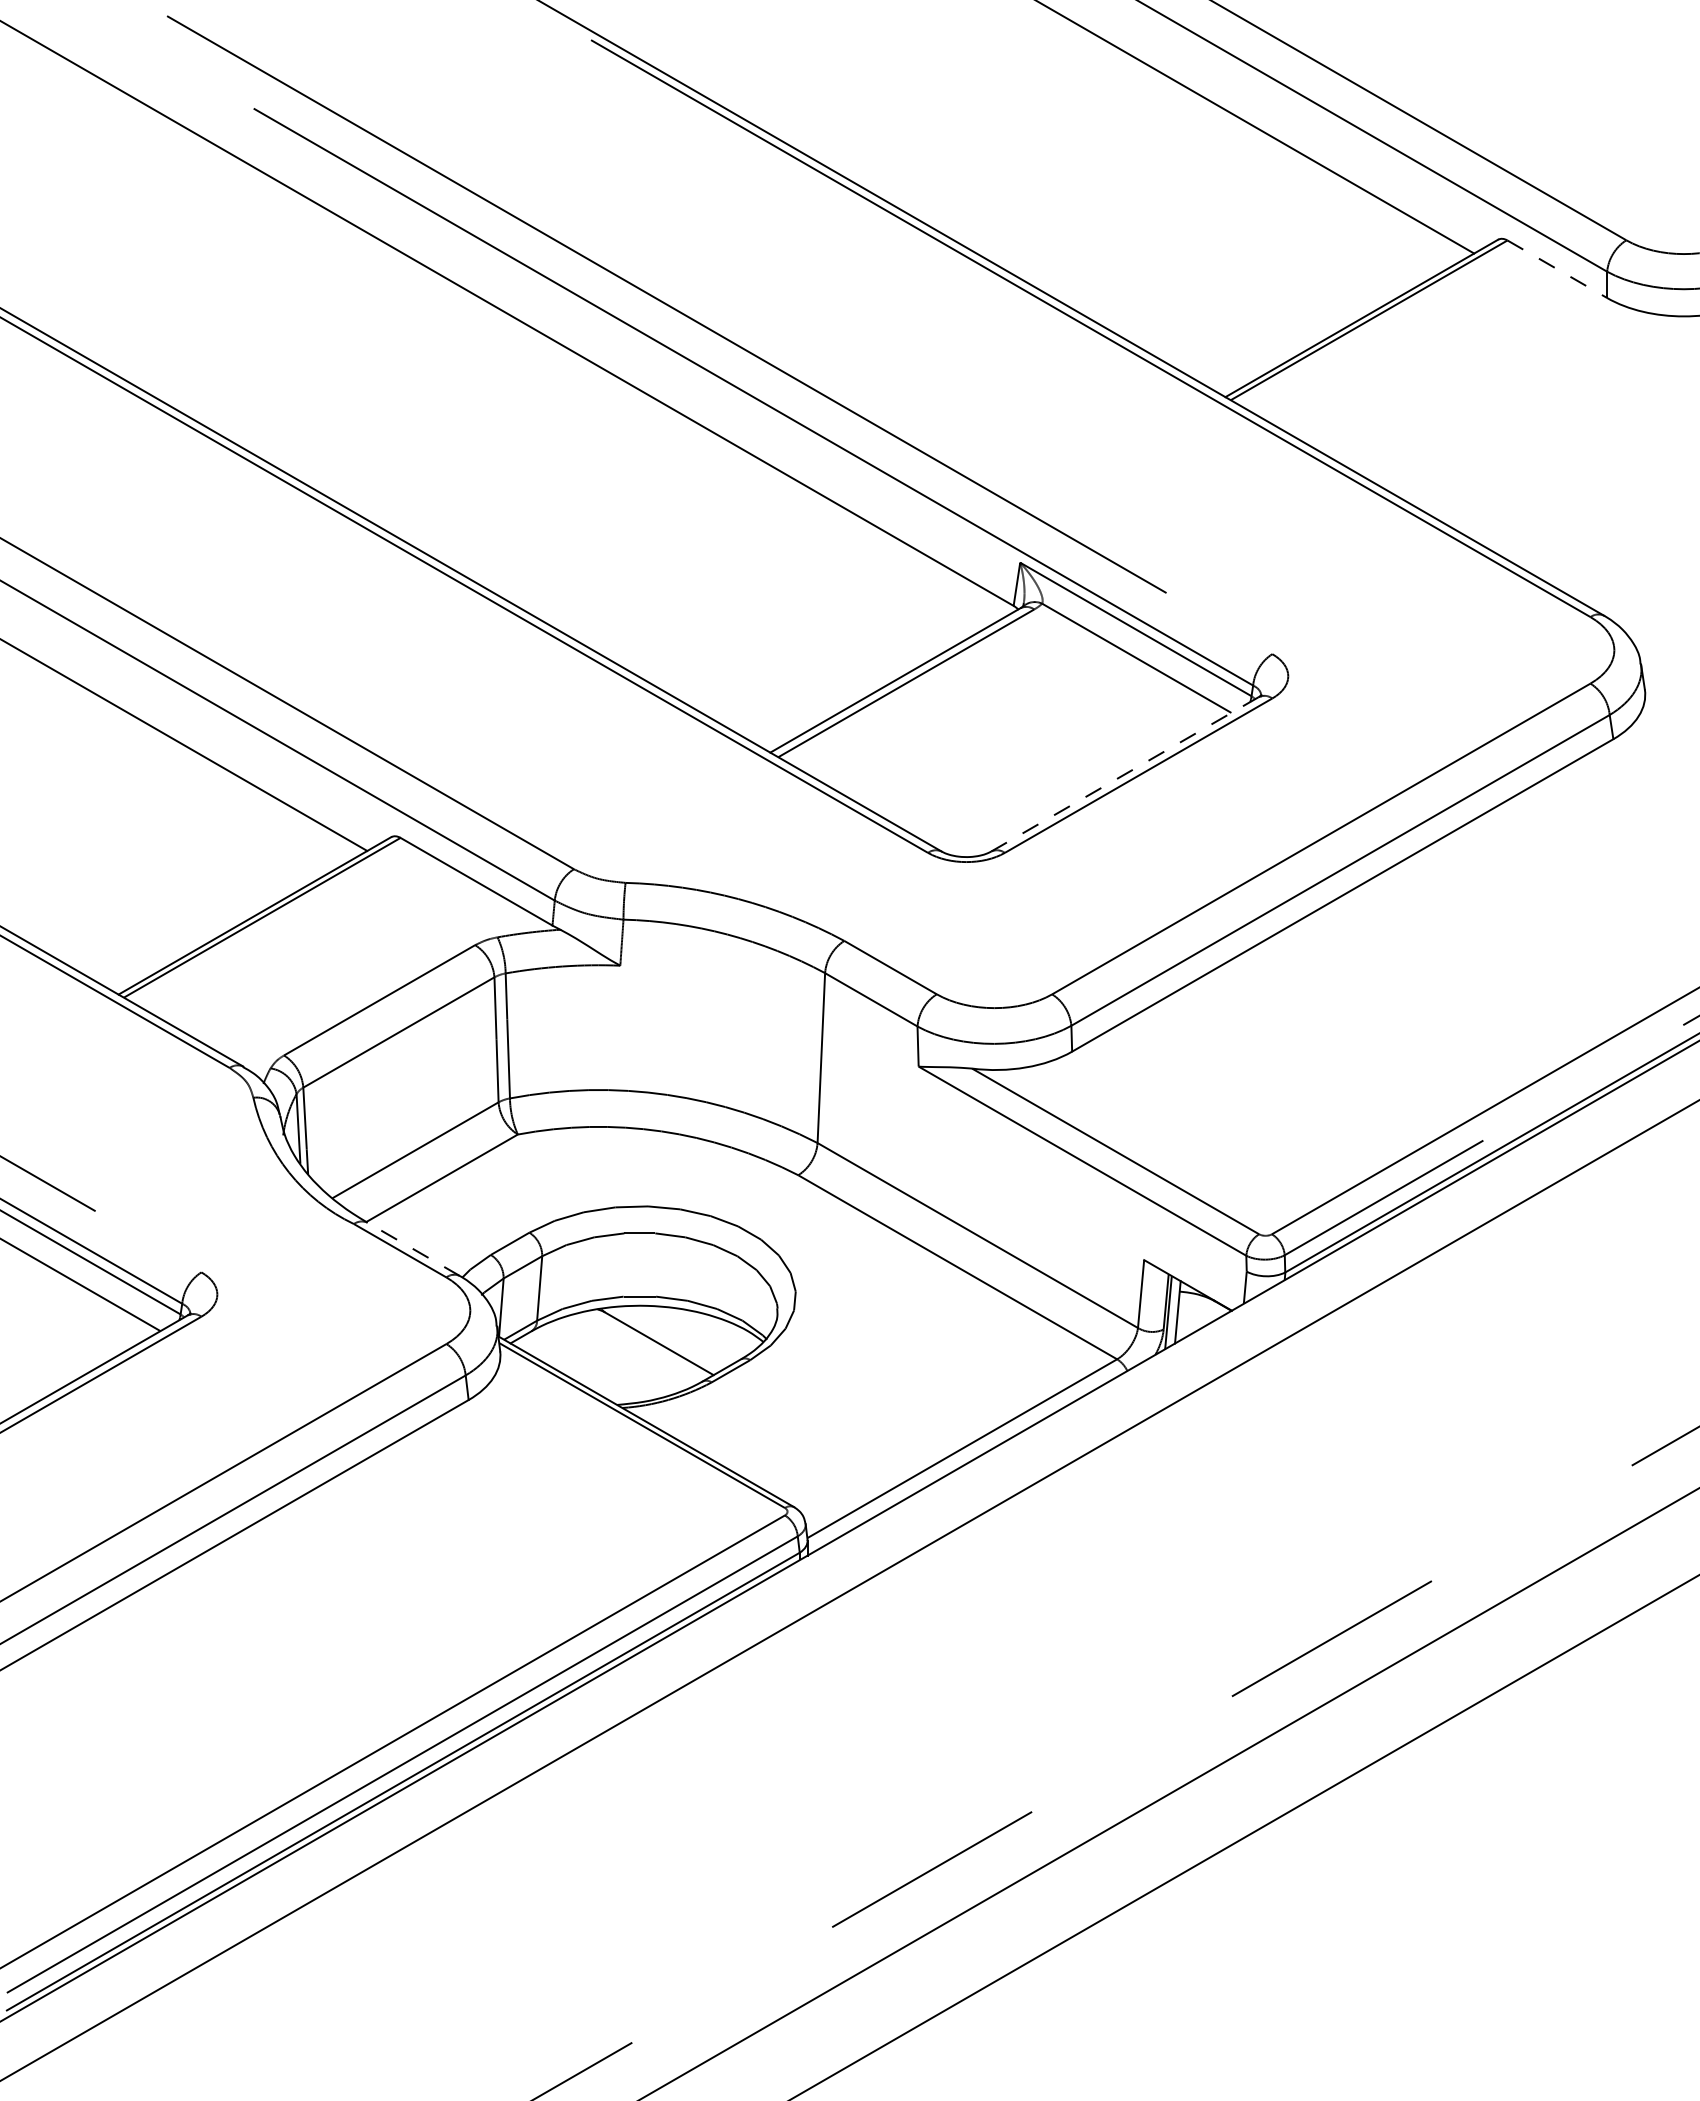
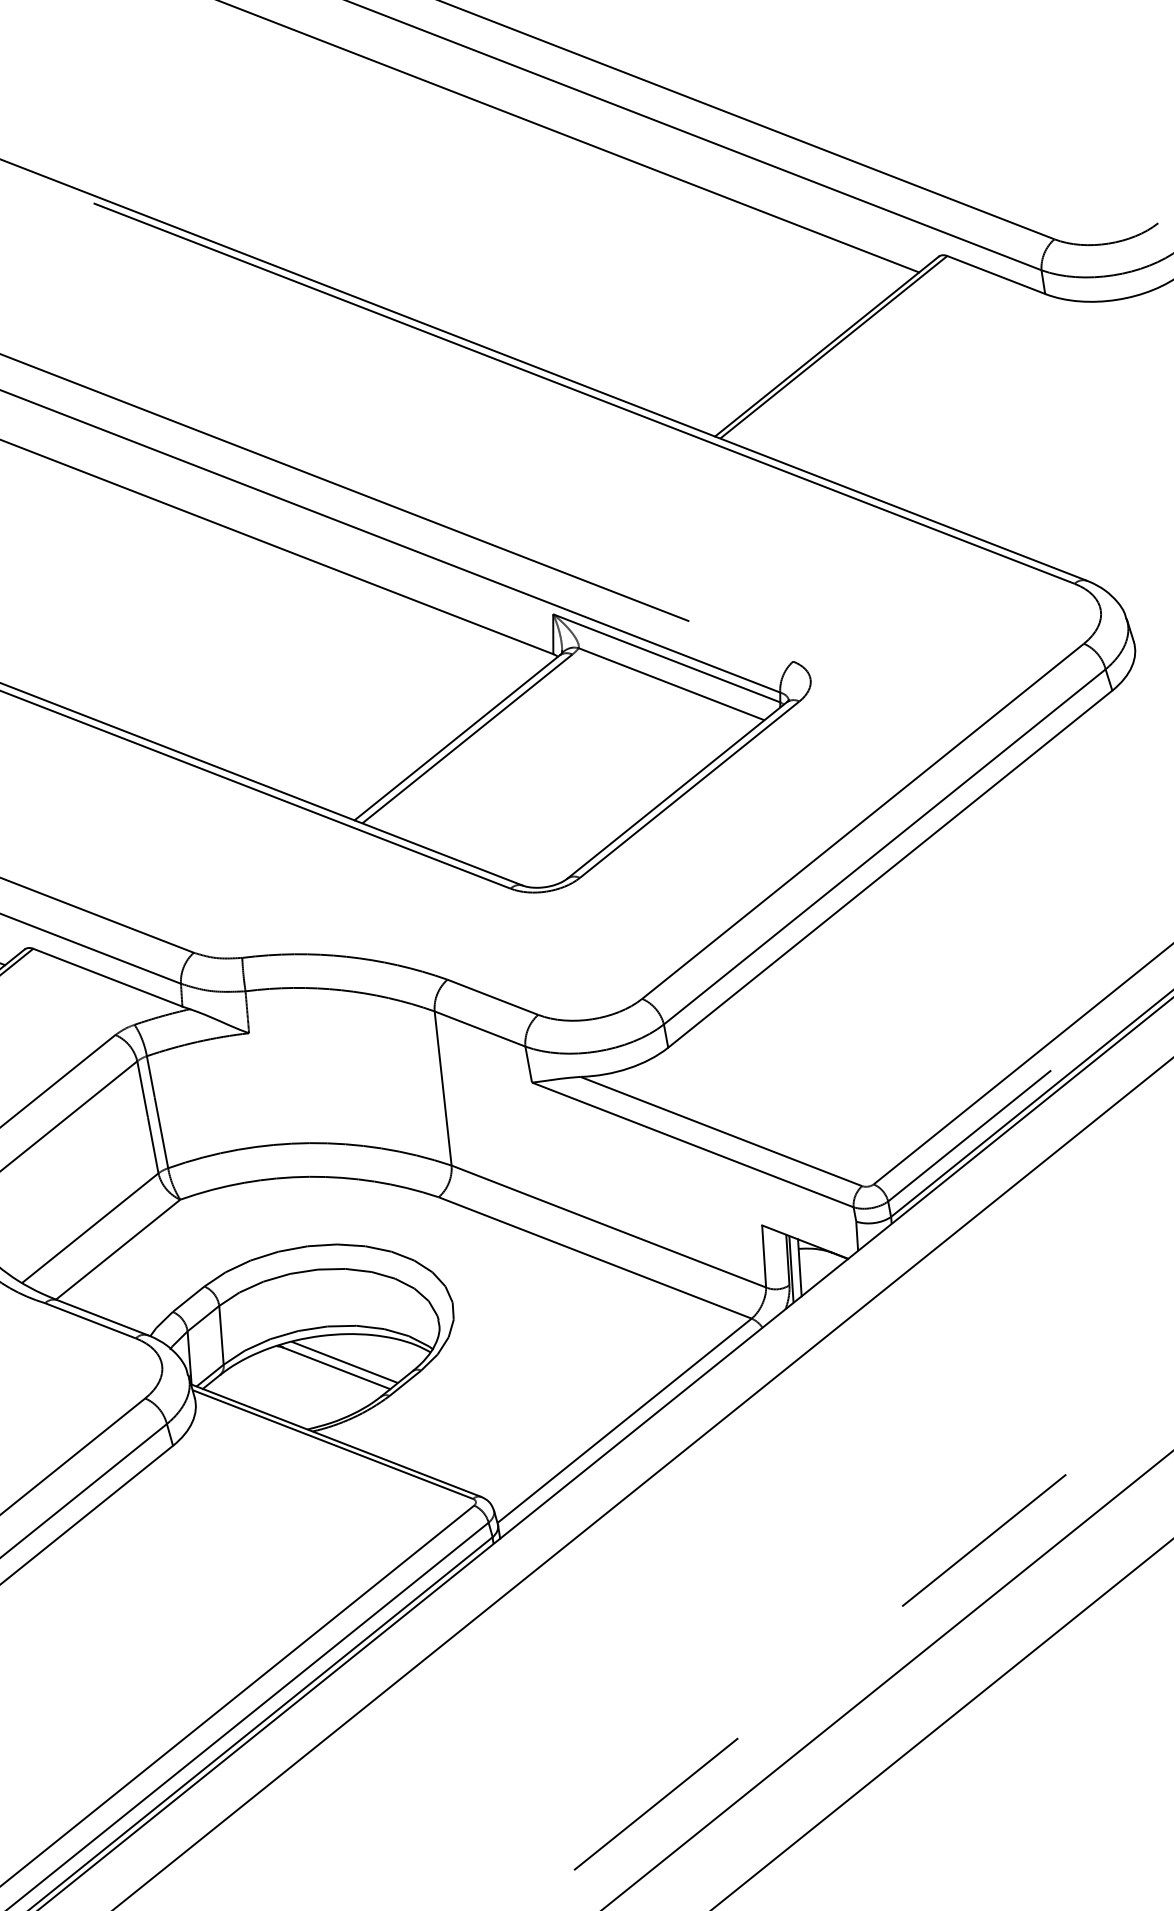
line: (1557, 269) -> (996, 275), dashed -> solid
line: (1124, 774) -> (676, 790), dashed -> solid
line: (413, 1249) -> (102, 1317), dashed -> solid
line: (668, 1338) -> (344, 1362), added

